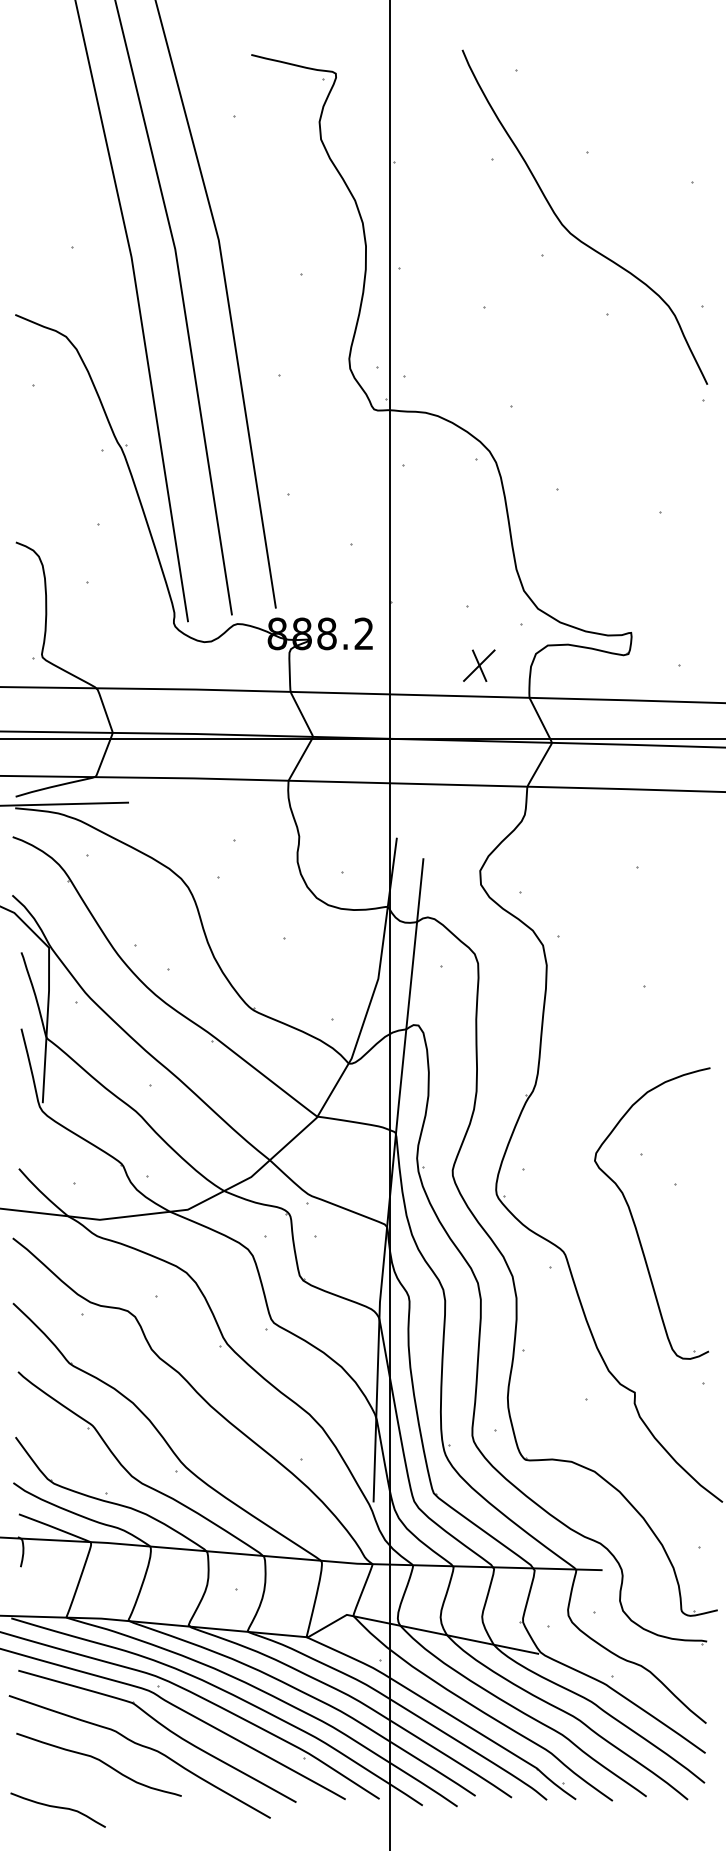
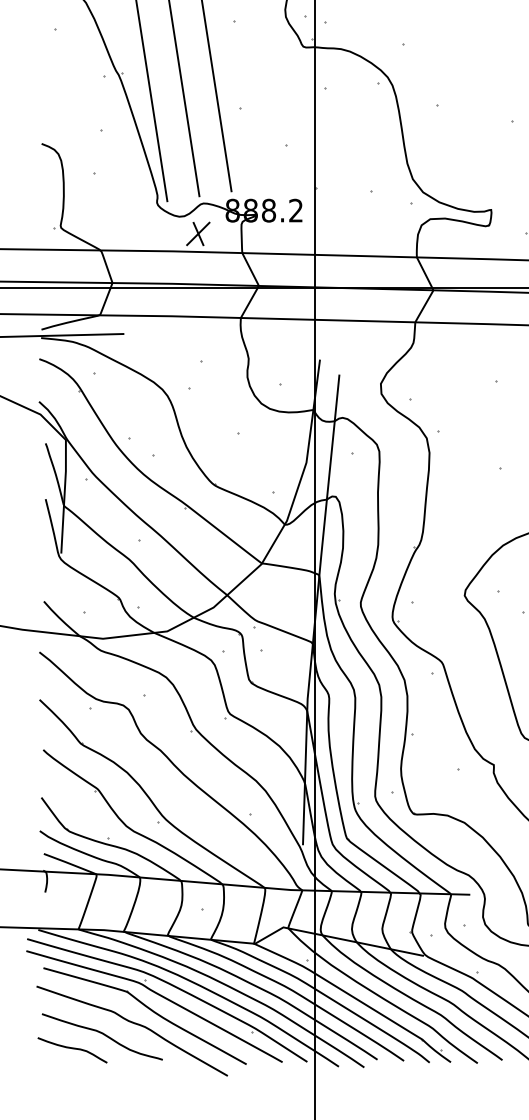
part: (479, 665) -> (198, 233), moved
curve: (57, 1808) -> (72, 1049), moved

